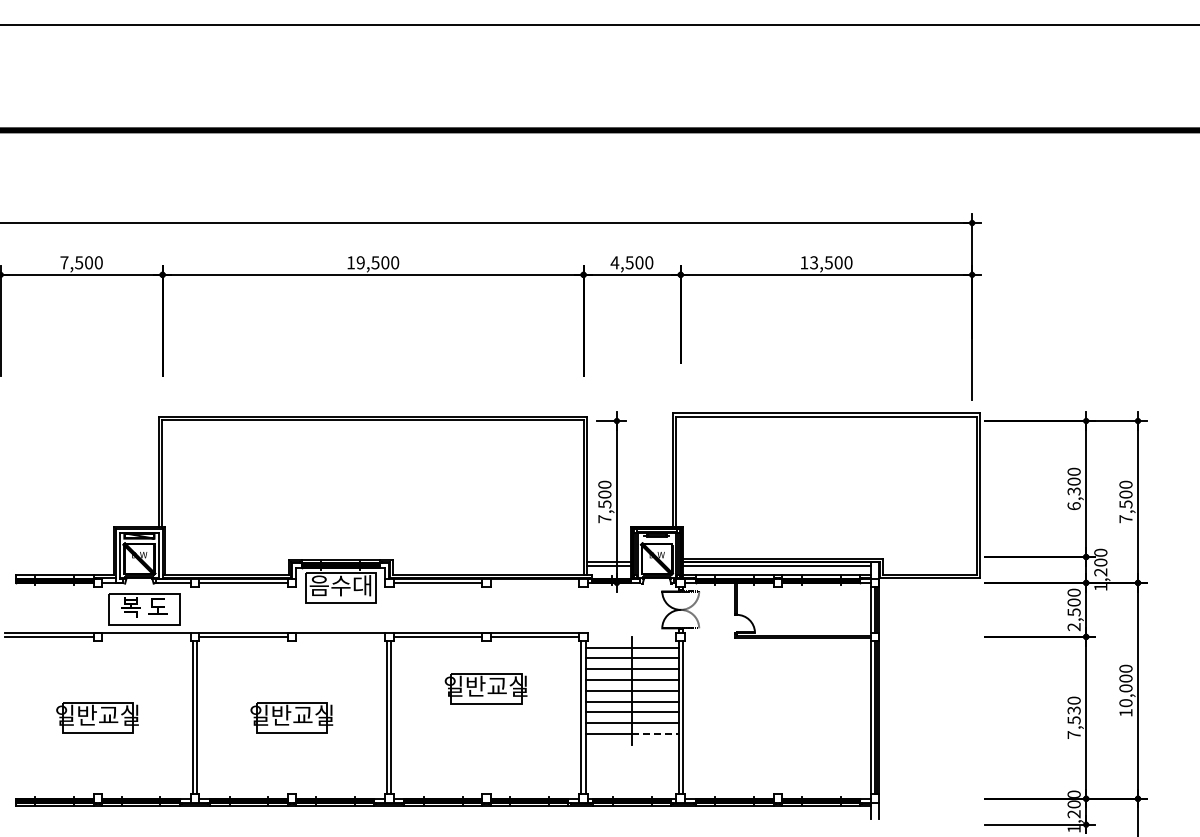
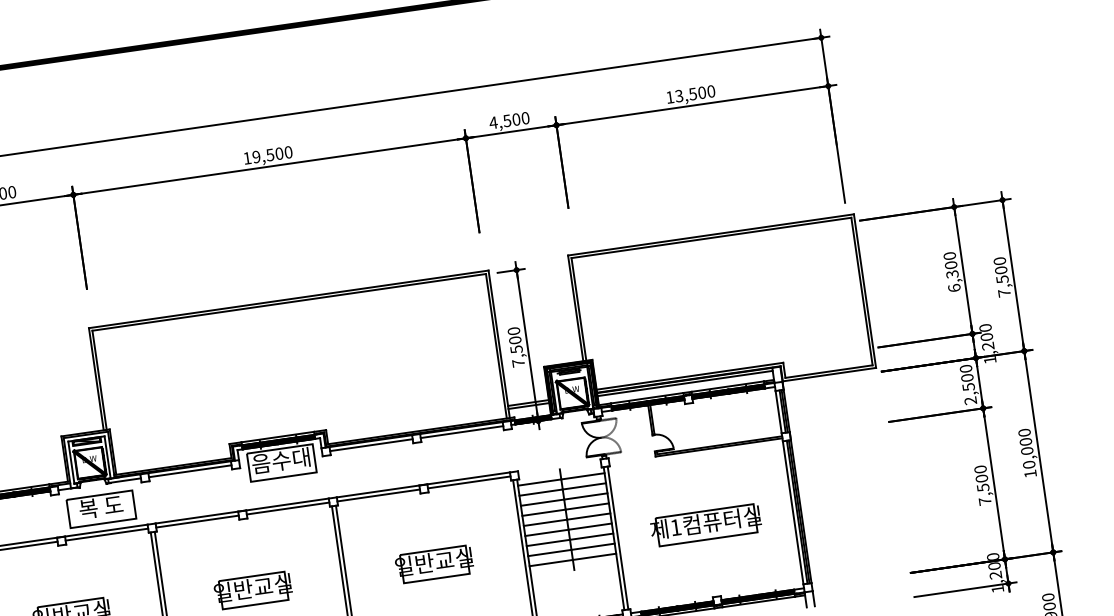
line: (534, 582) -> (461, 431), added
line: (146, 636) -> (106, 534), added
line: (340, 636) -> (287, 508), added
part: (485, 688) -> (433, 564), moved
text: (1073, 710) -> (981, 478), 7,530 -> 7,500
part: (777, 717) -> (706, 525), added
line: (655, 734) -> (594, 557), dashed -> solid

